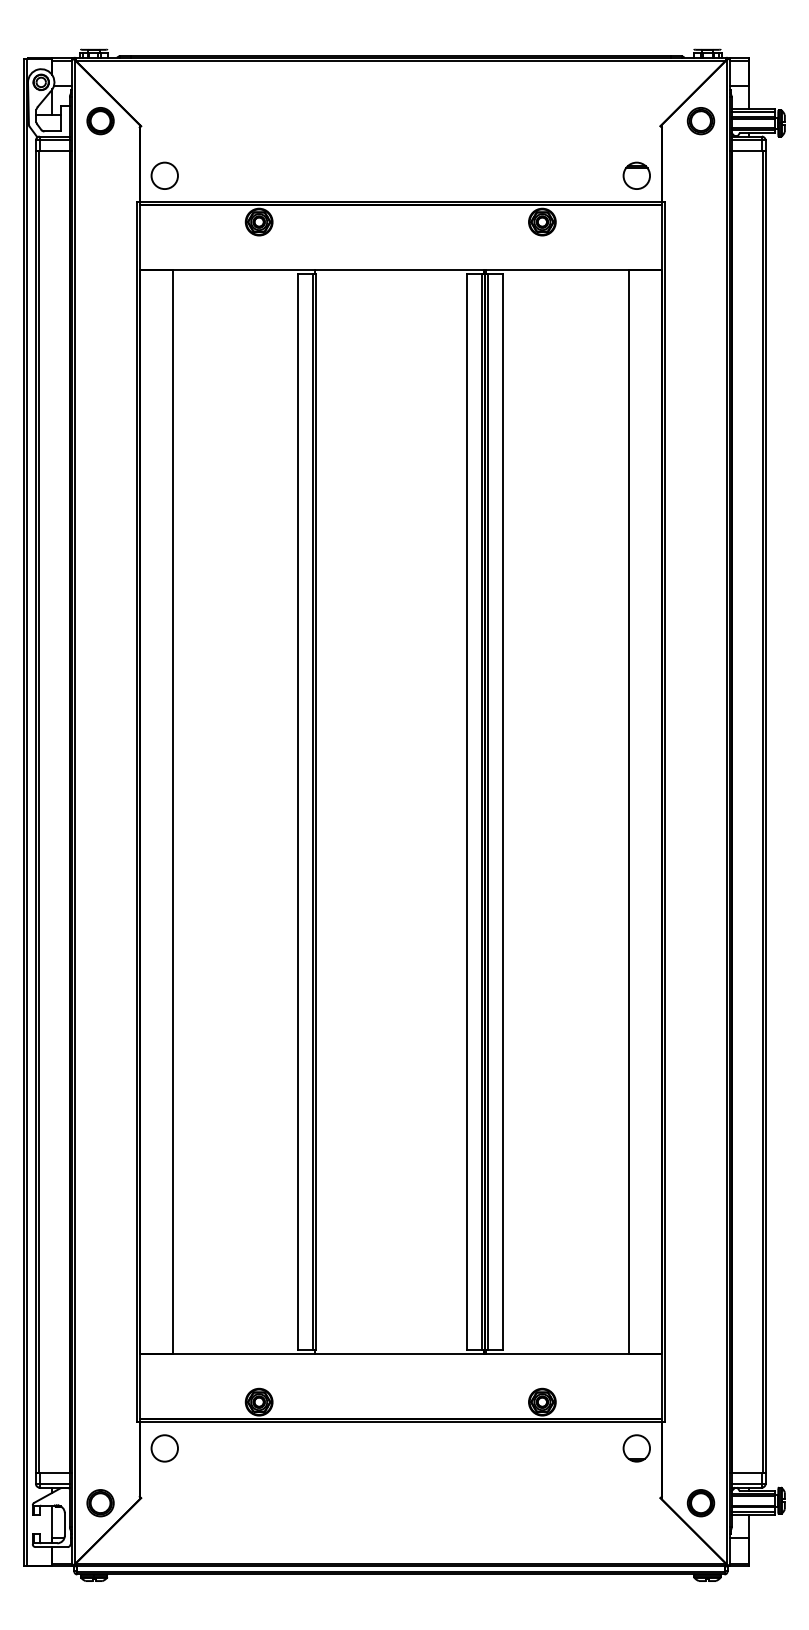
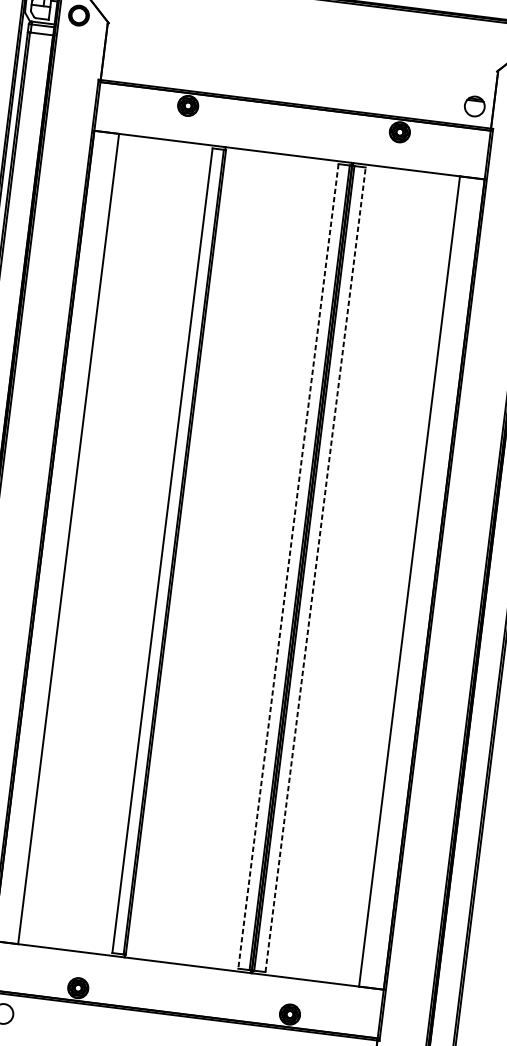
circle: (164, 175) -> (121, 62), removed
line: (503, 811) -> (315, 569), solid -> dashed
line: (466, 812) -> (288, 566), solid -> dashed

